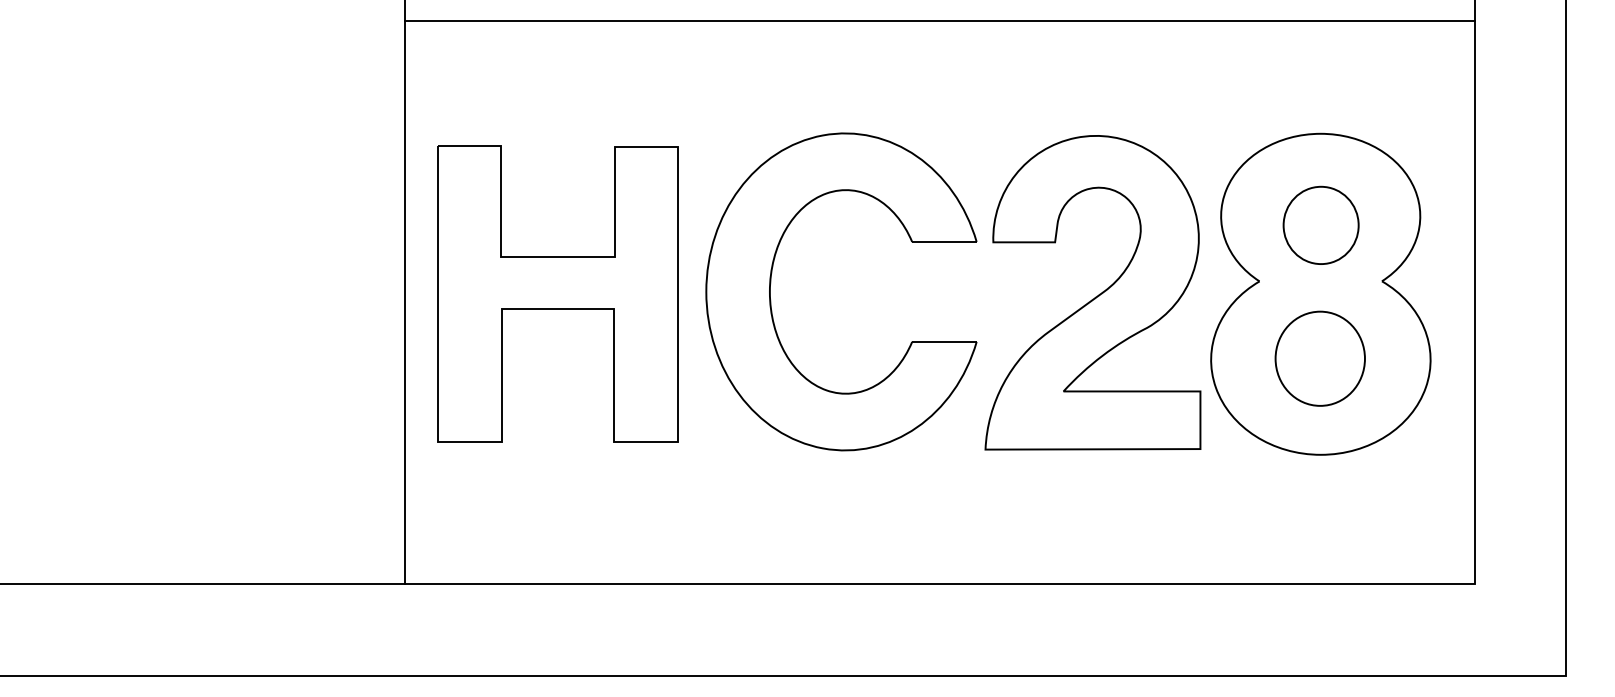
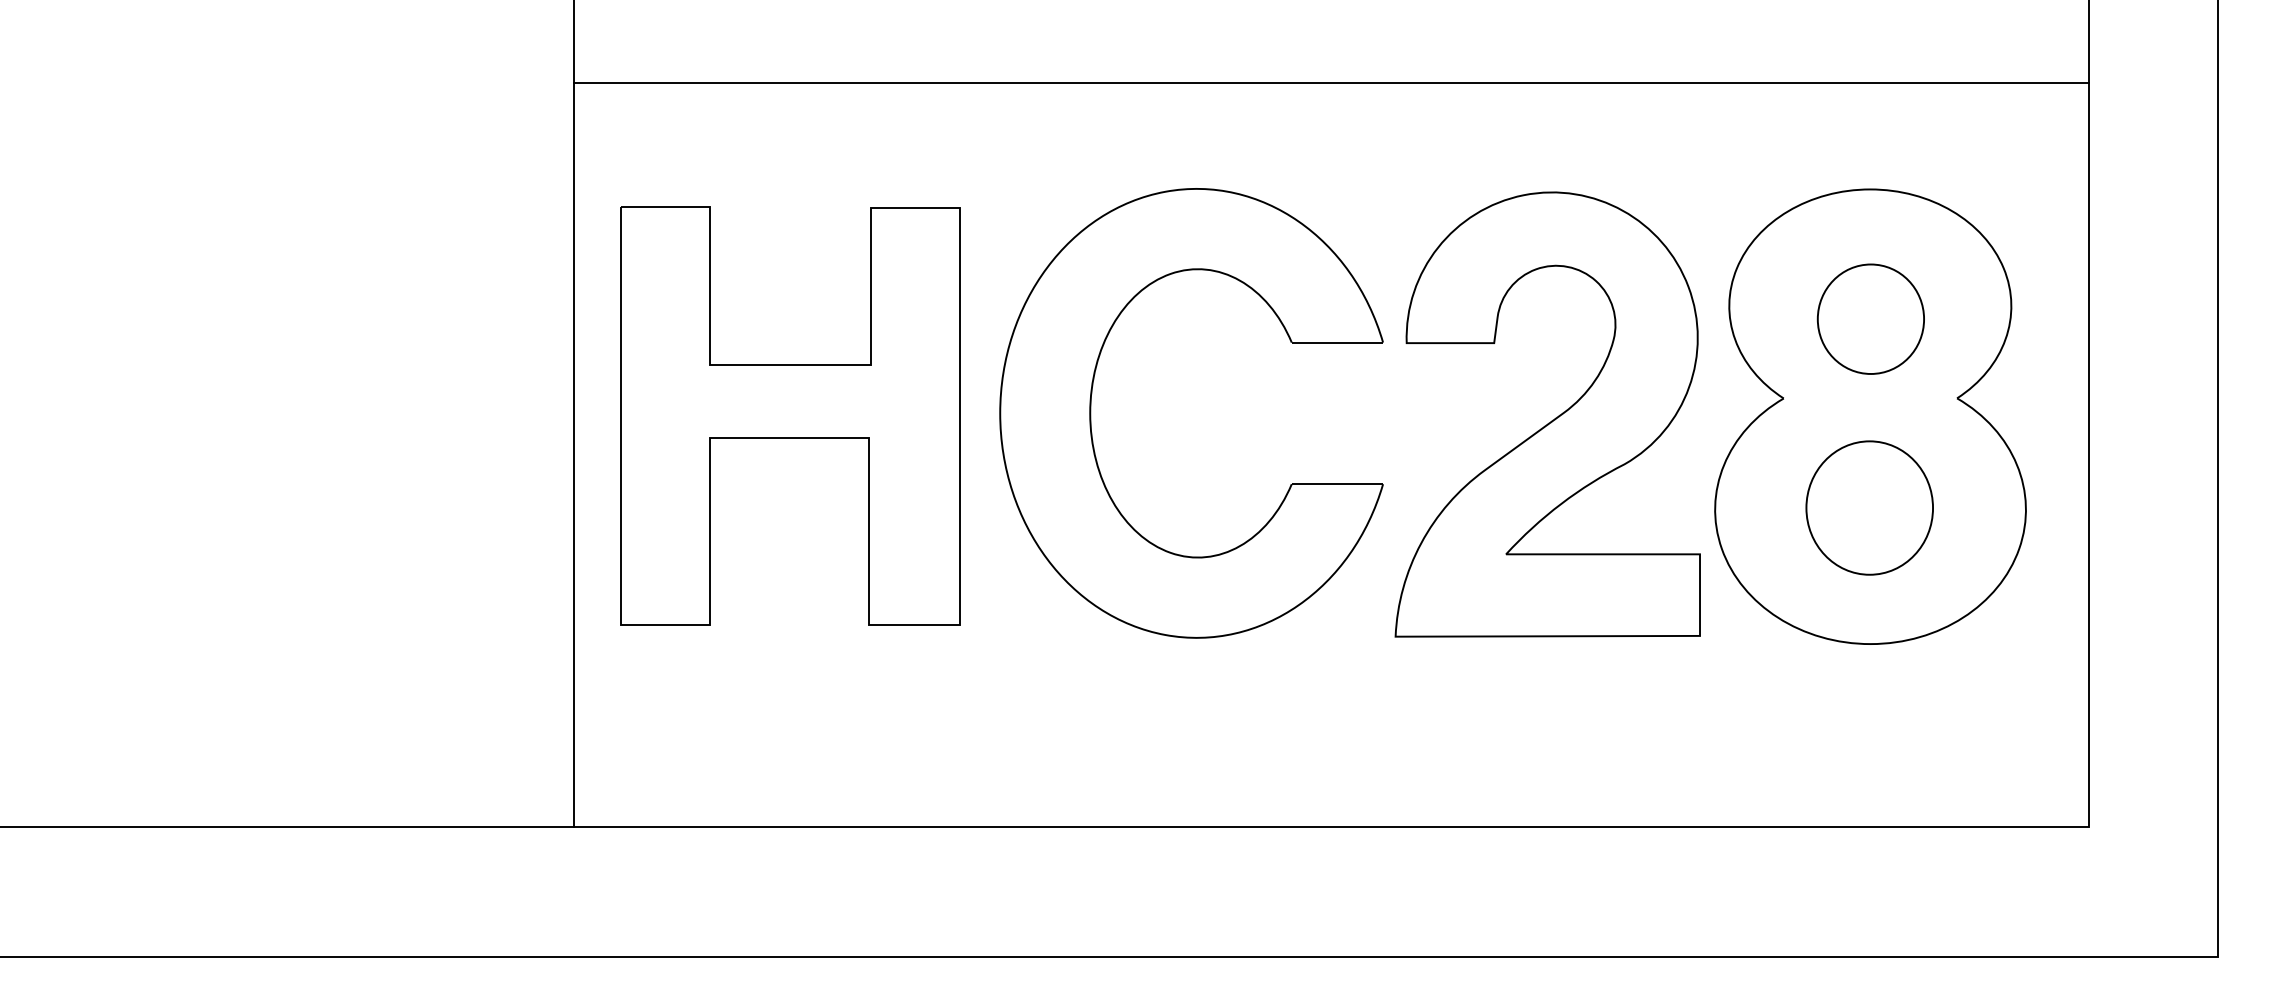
line: (940, 20) -> (1331, 82), moved

